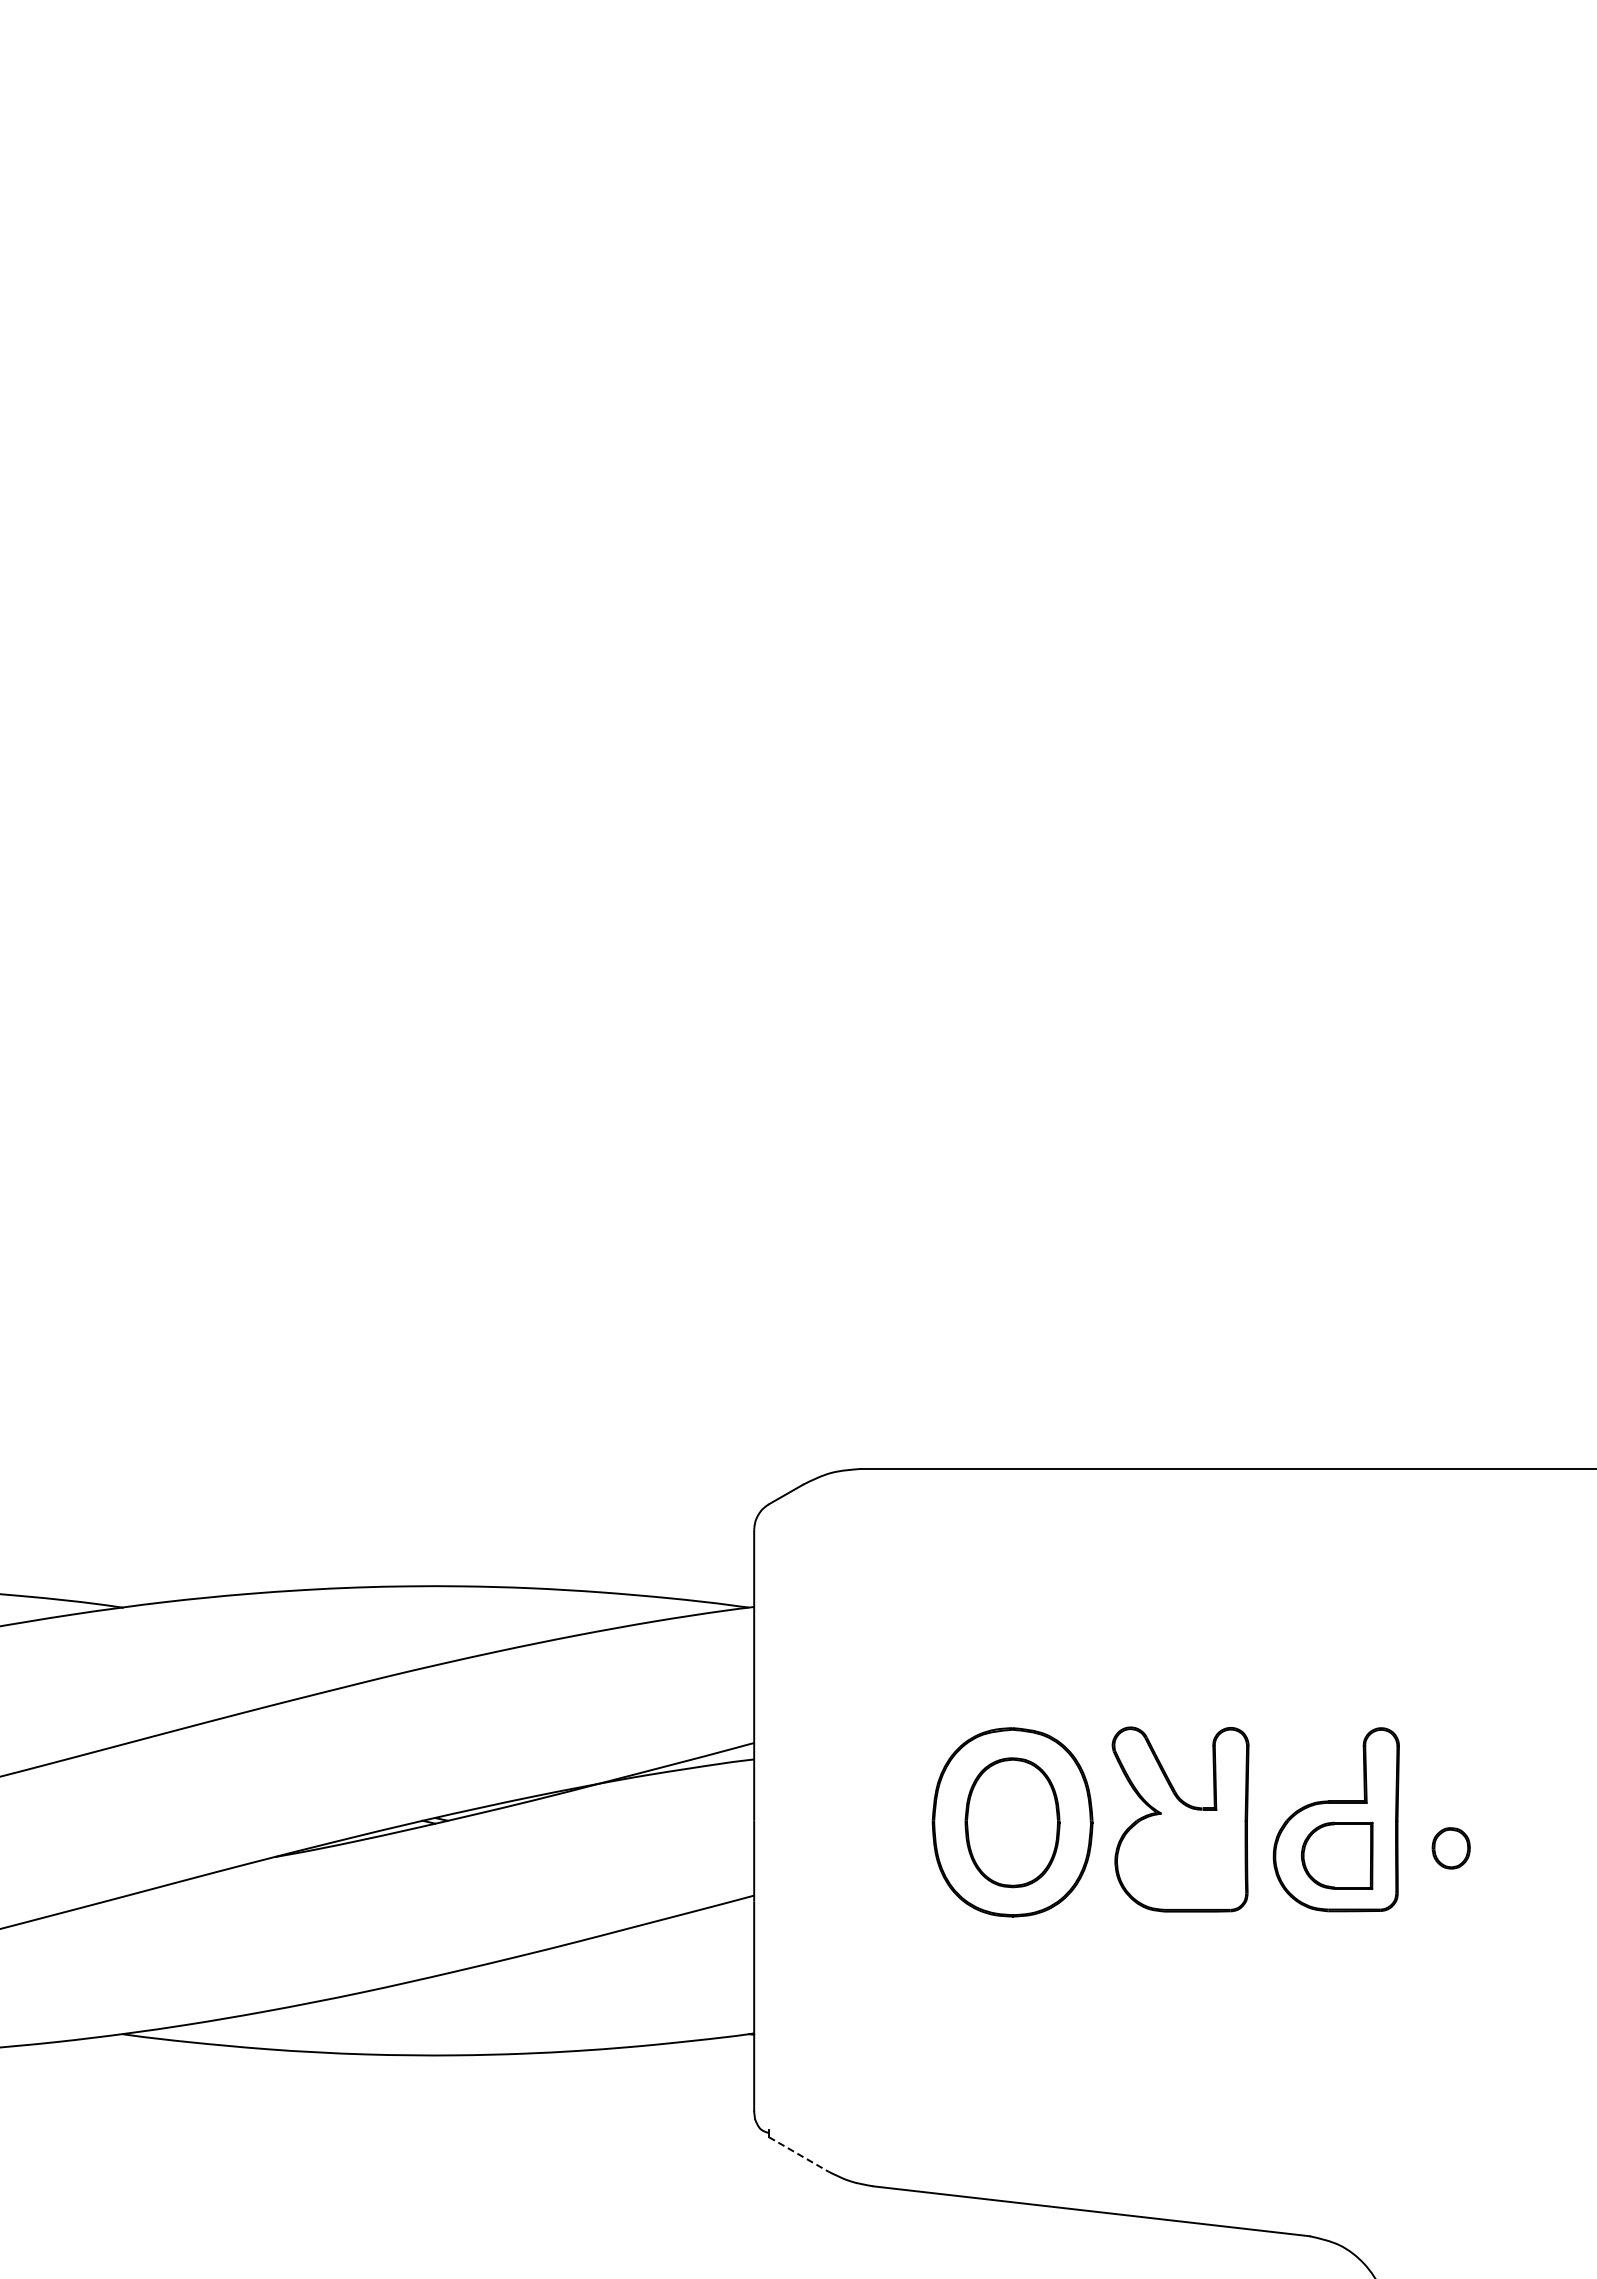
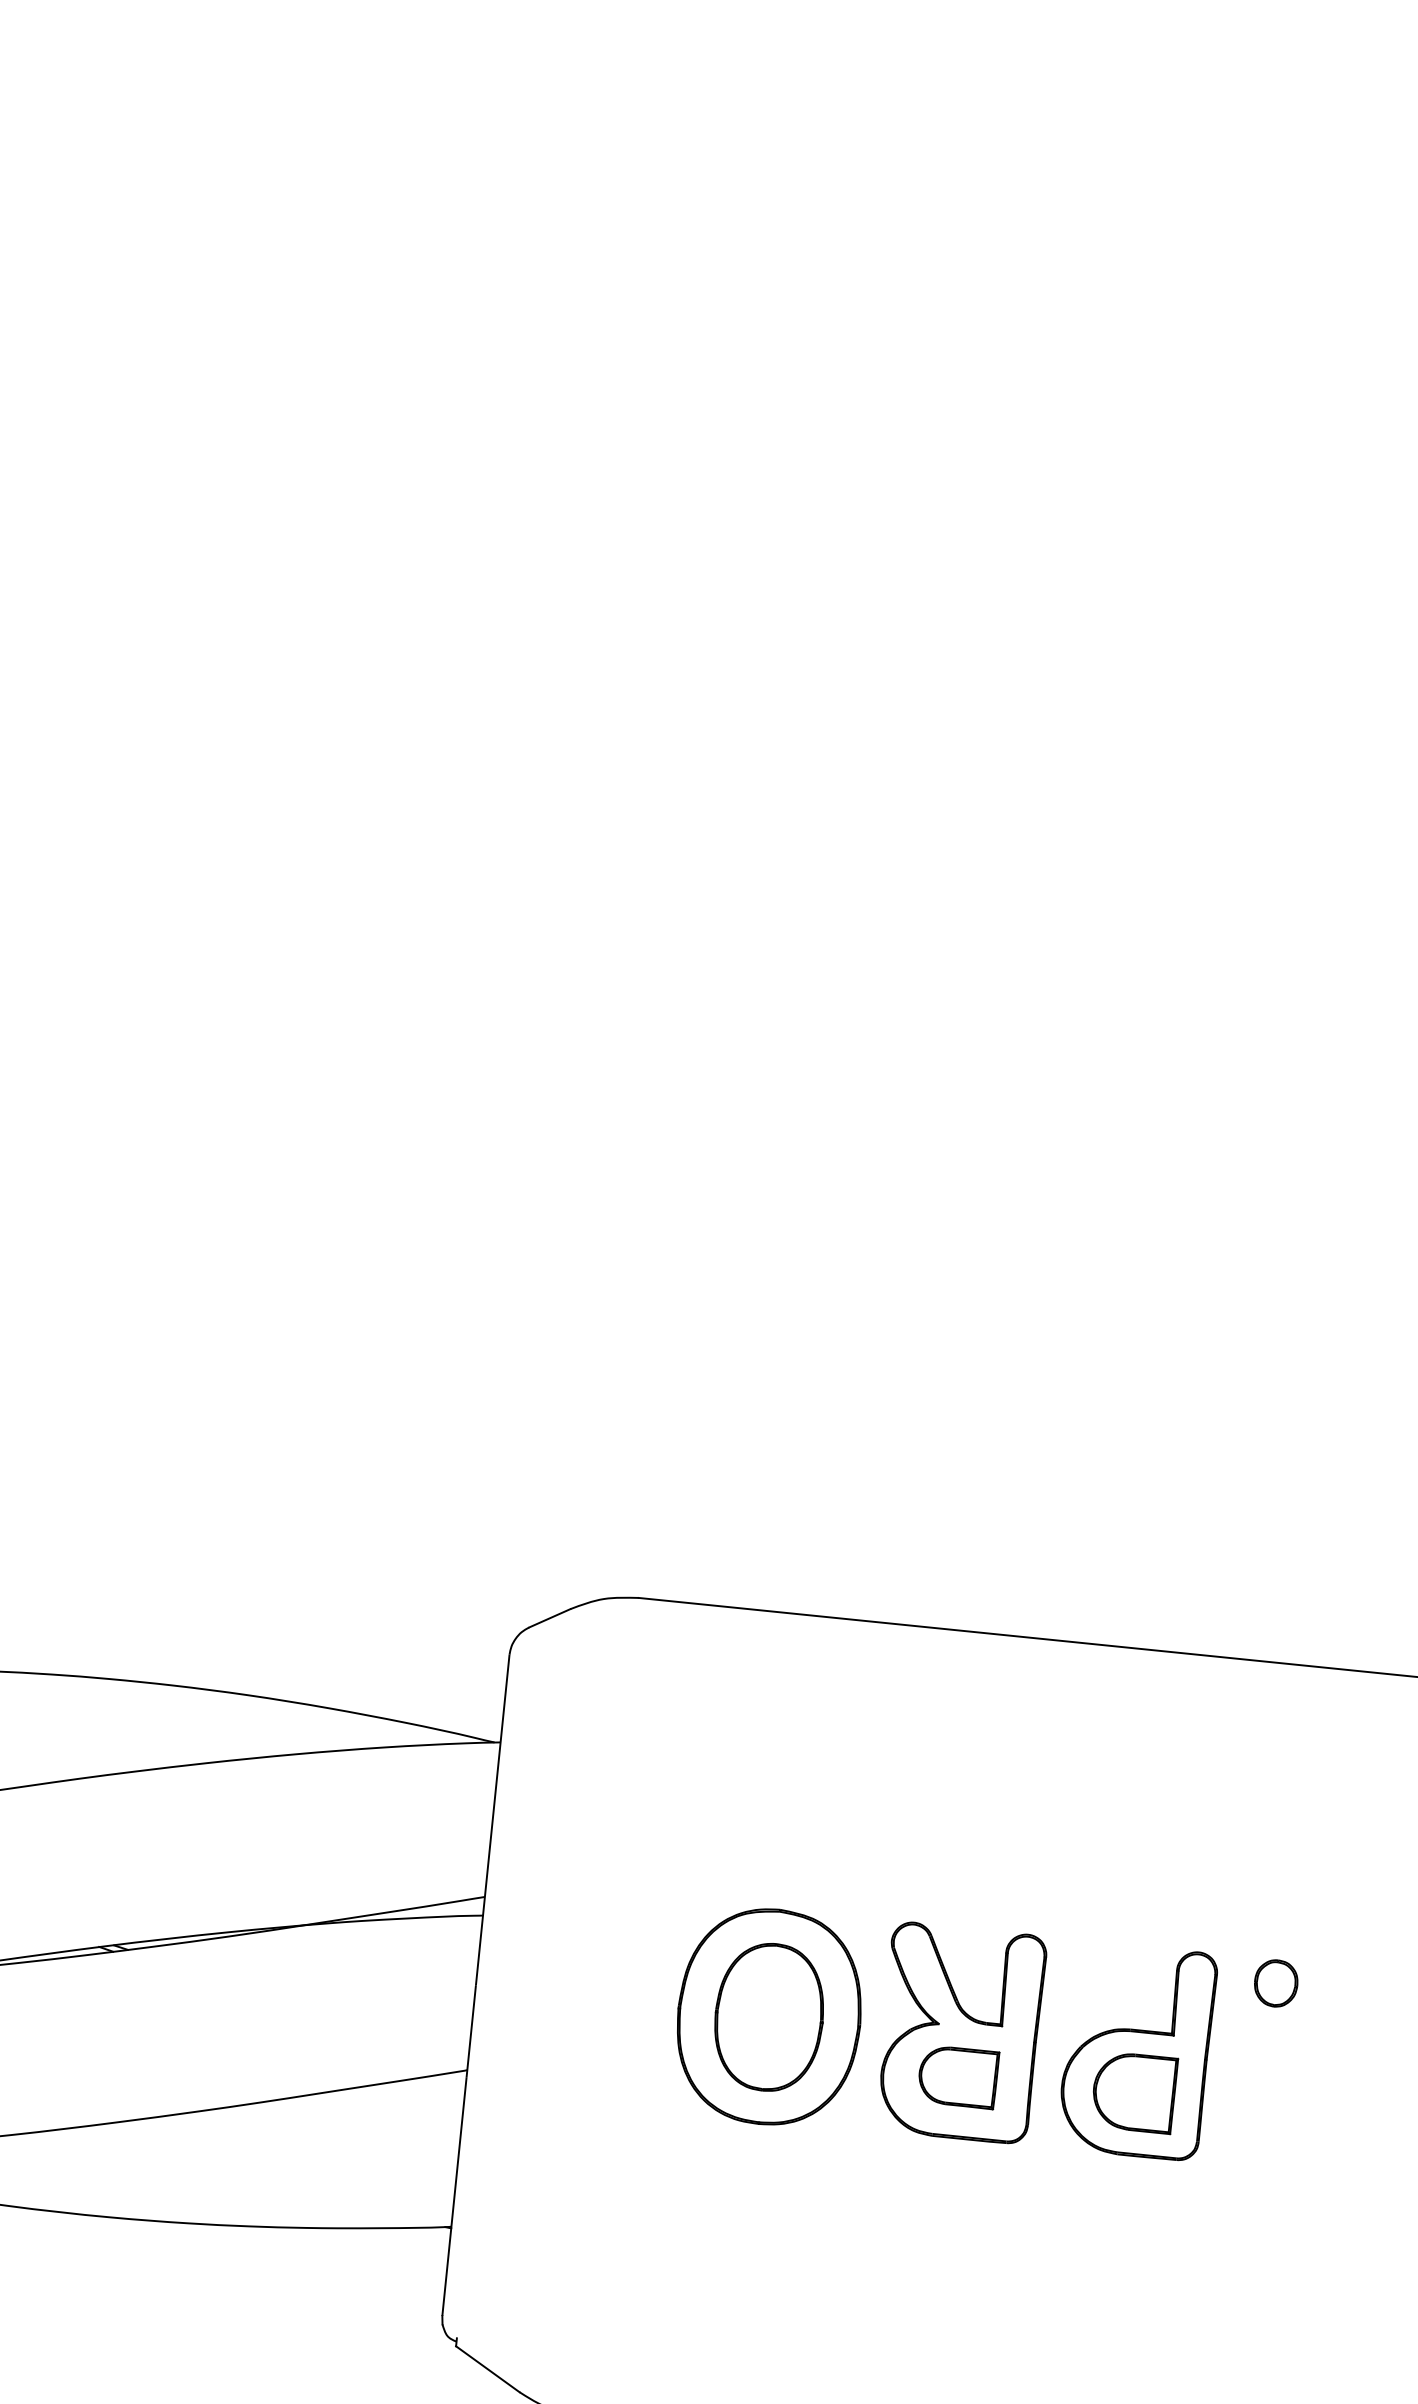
part: (1450, 1848) -> (1275, 1983), moved
part: (1182, 1858) -> (958, 2077), added
line: (798, 2154) -> (487, 2369), dashed -> solid

